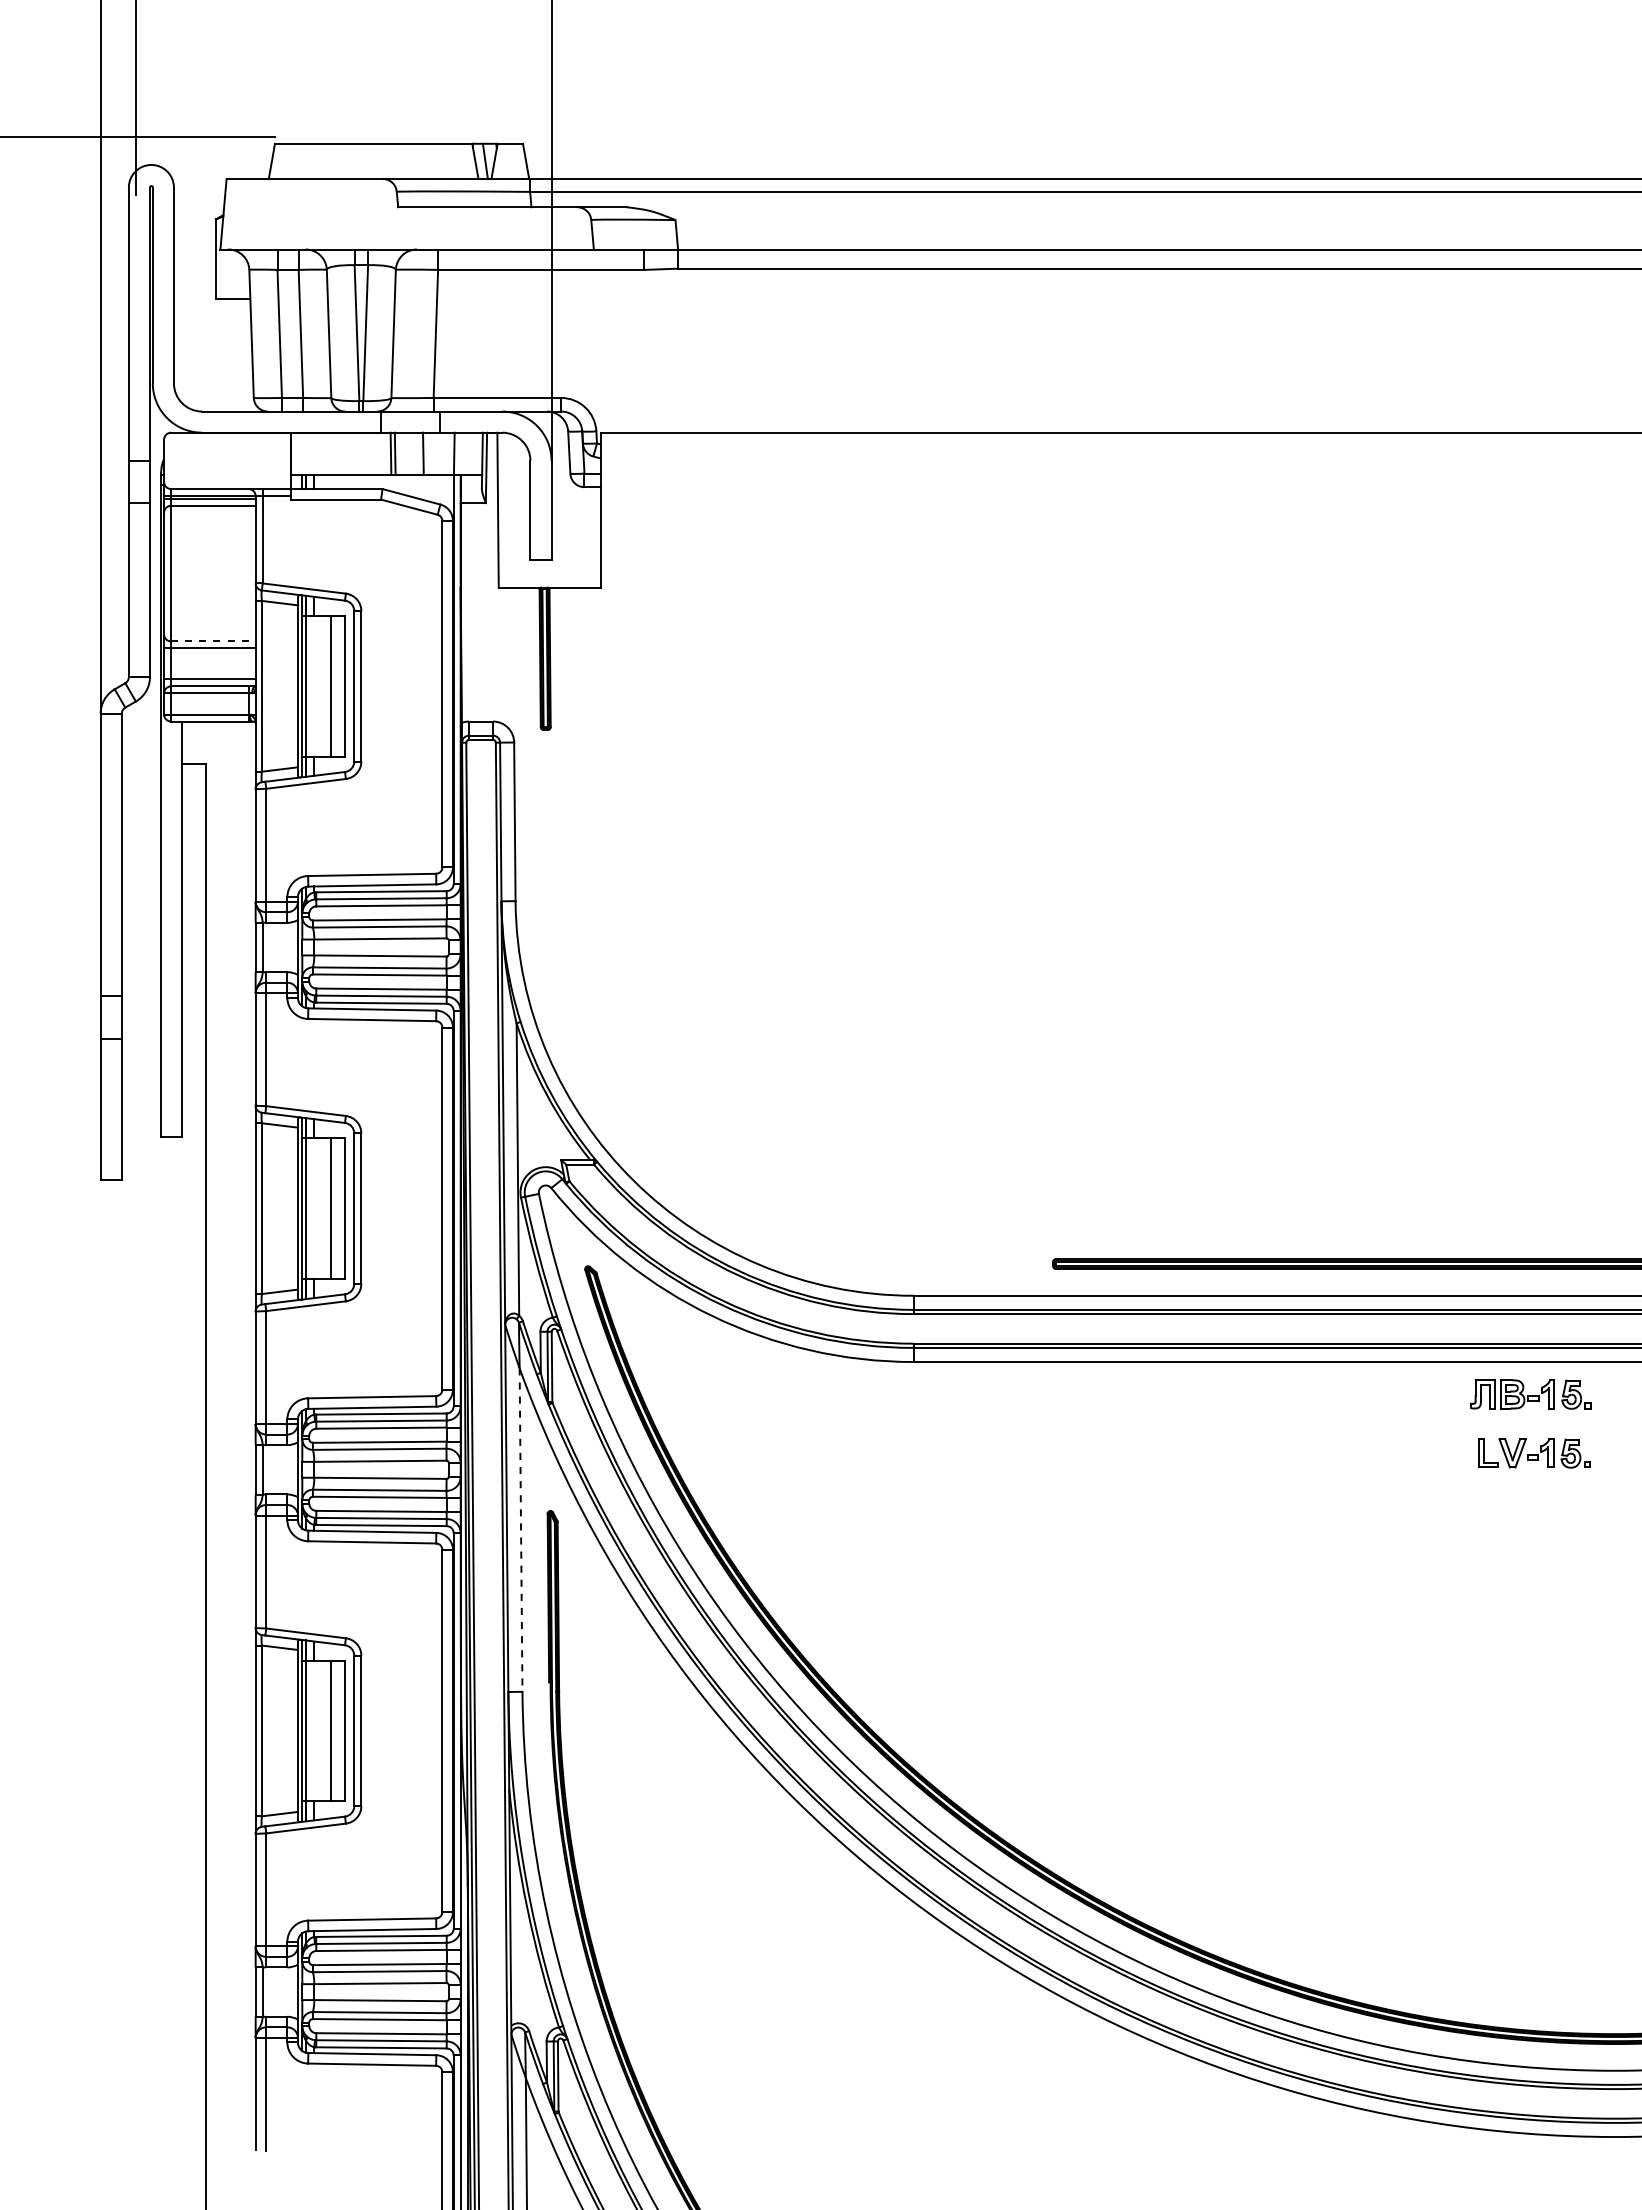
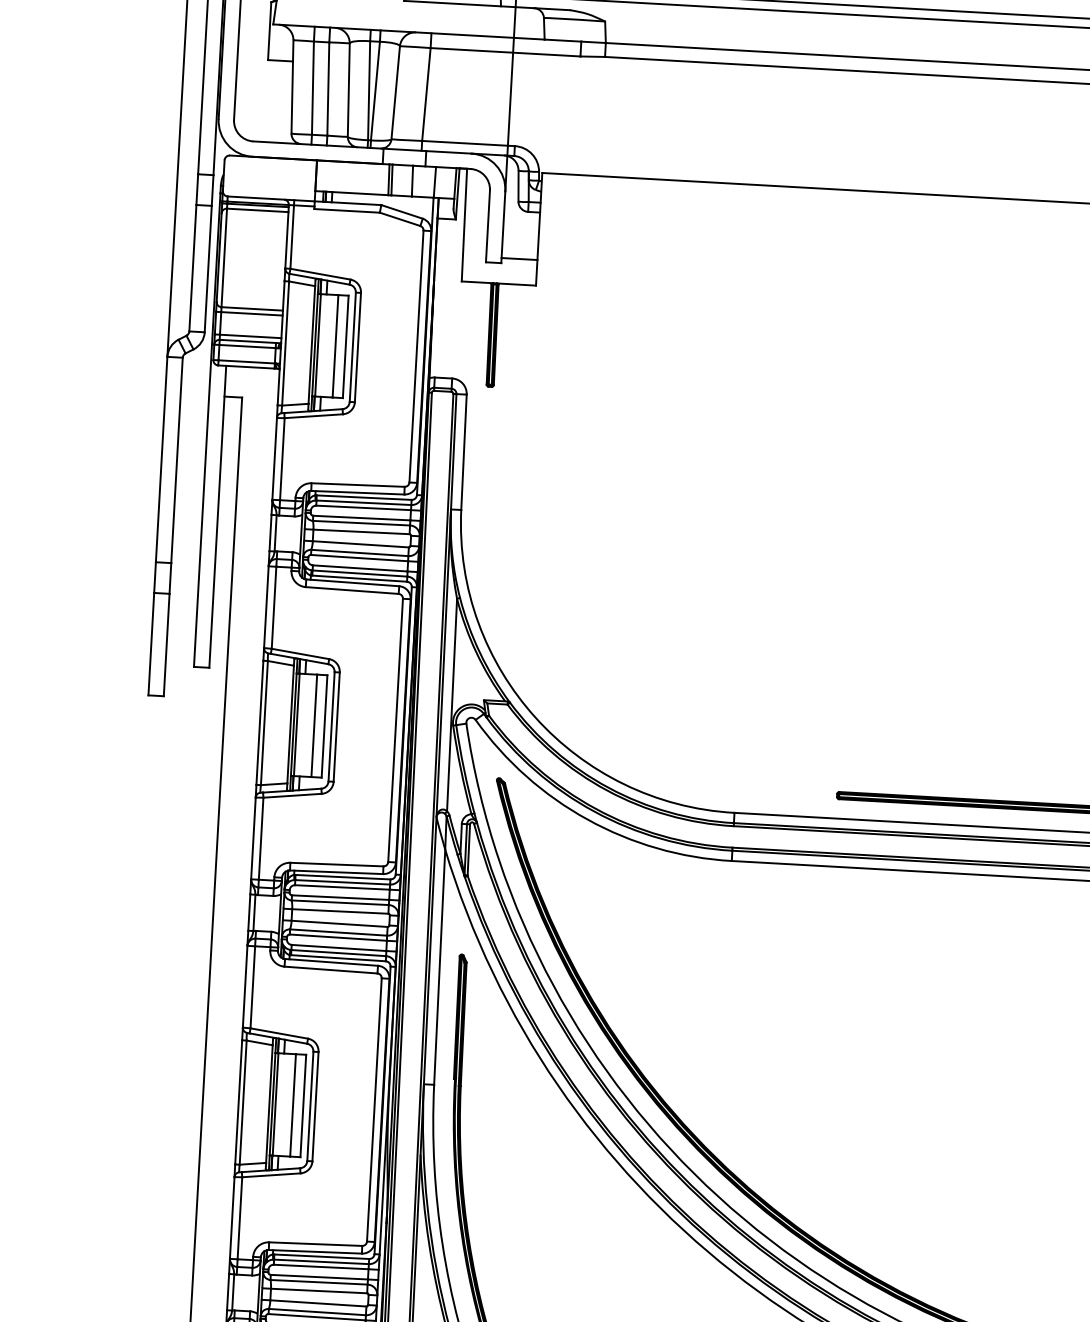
line: (575, 552) -> (518, 259), added
line: (213, 641) -> (252, 308), dashed -> solid
line: (521, 1530) -> (440, 967), dashed -> solid

